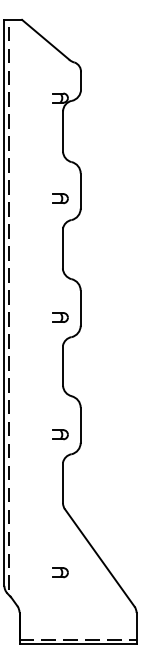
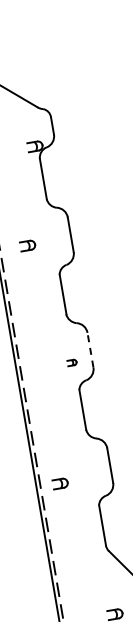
part: (60, 198) -> (27, 245), moved
line: (80, 308) -> (90, 350), solid -> dashed
part: (60, 317) -> (72, 362), size x0.6
part: (60, 434) -> (60, 483), moved

